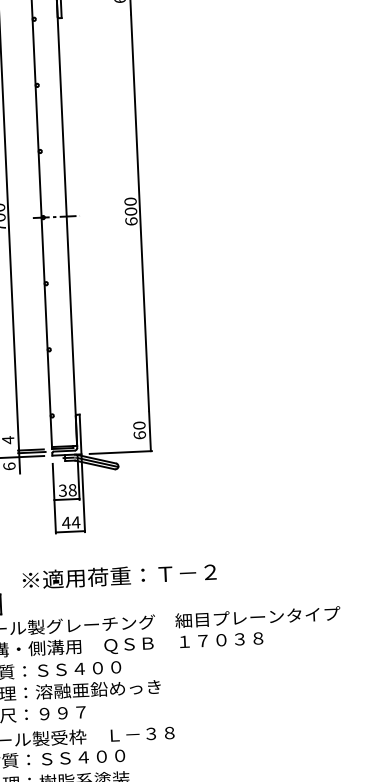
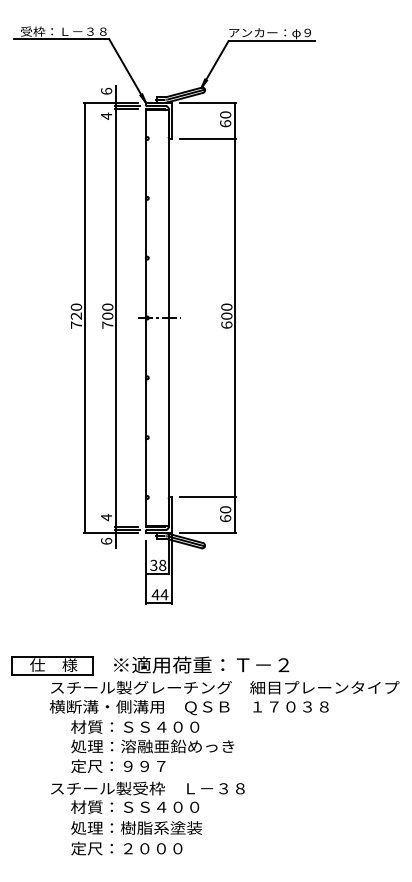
line: (100, 16) -> (207, 138), added
line: (118, 412) -> (207, 497), added
text: (119, 575) -> (201, 664), moved

